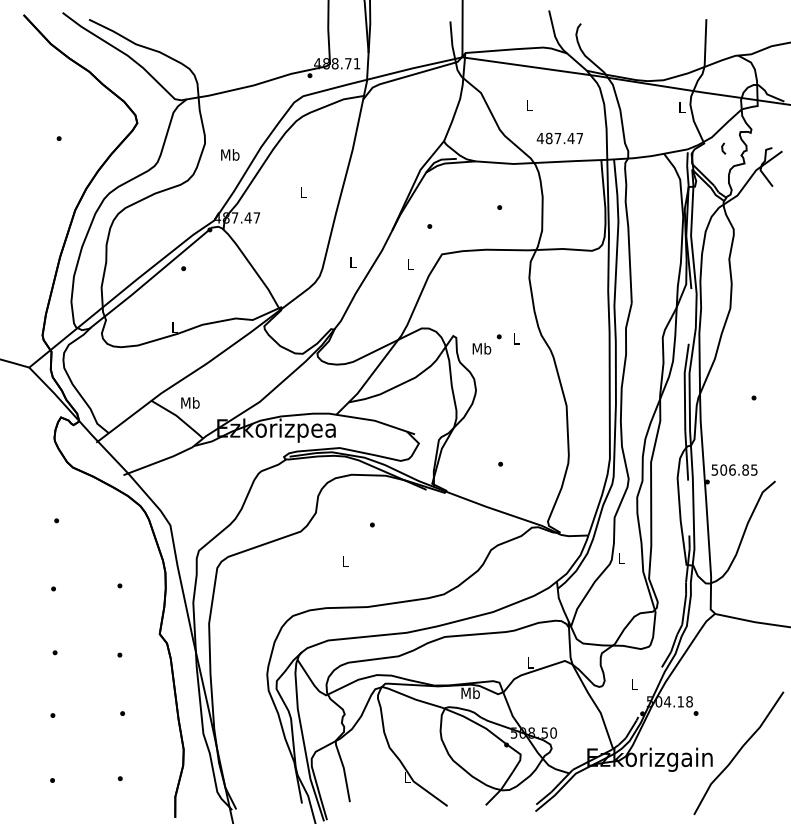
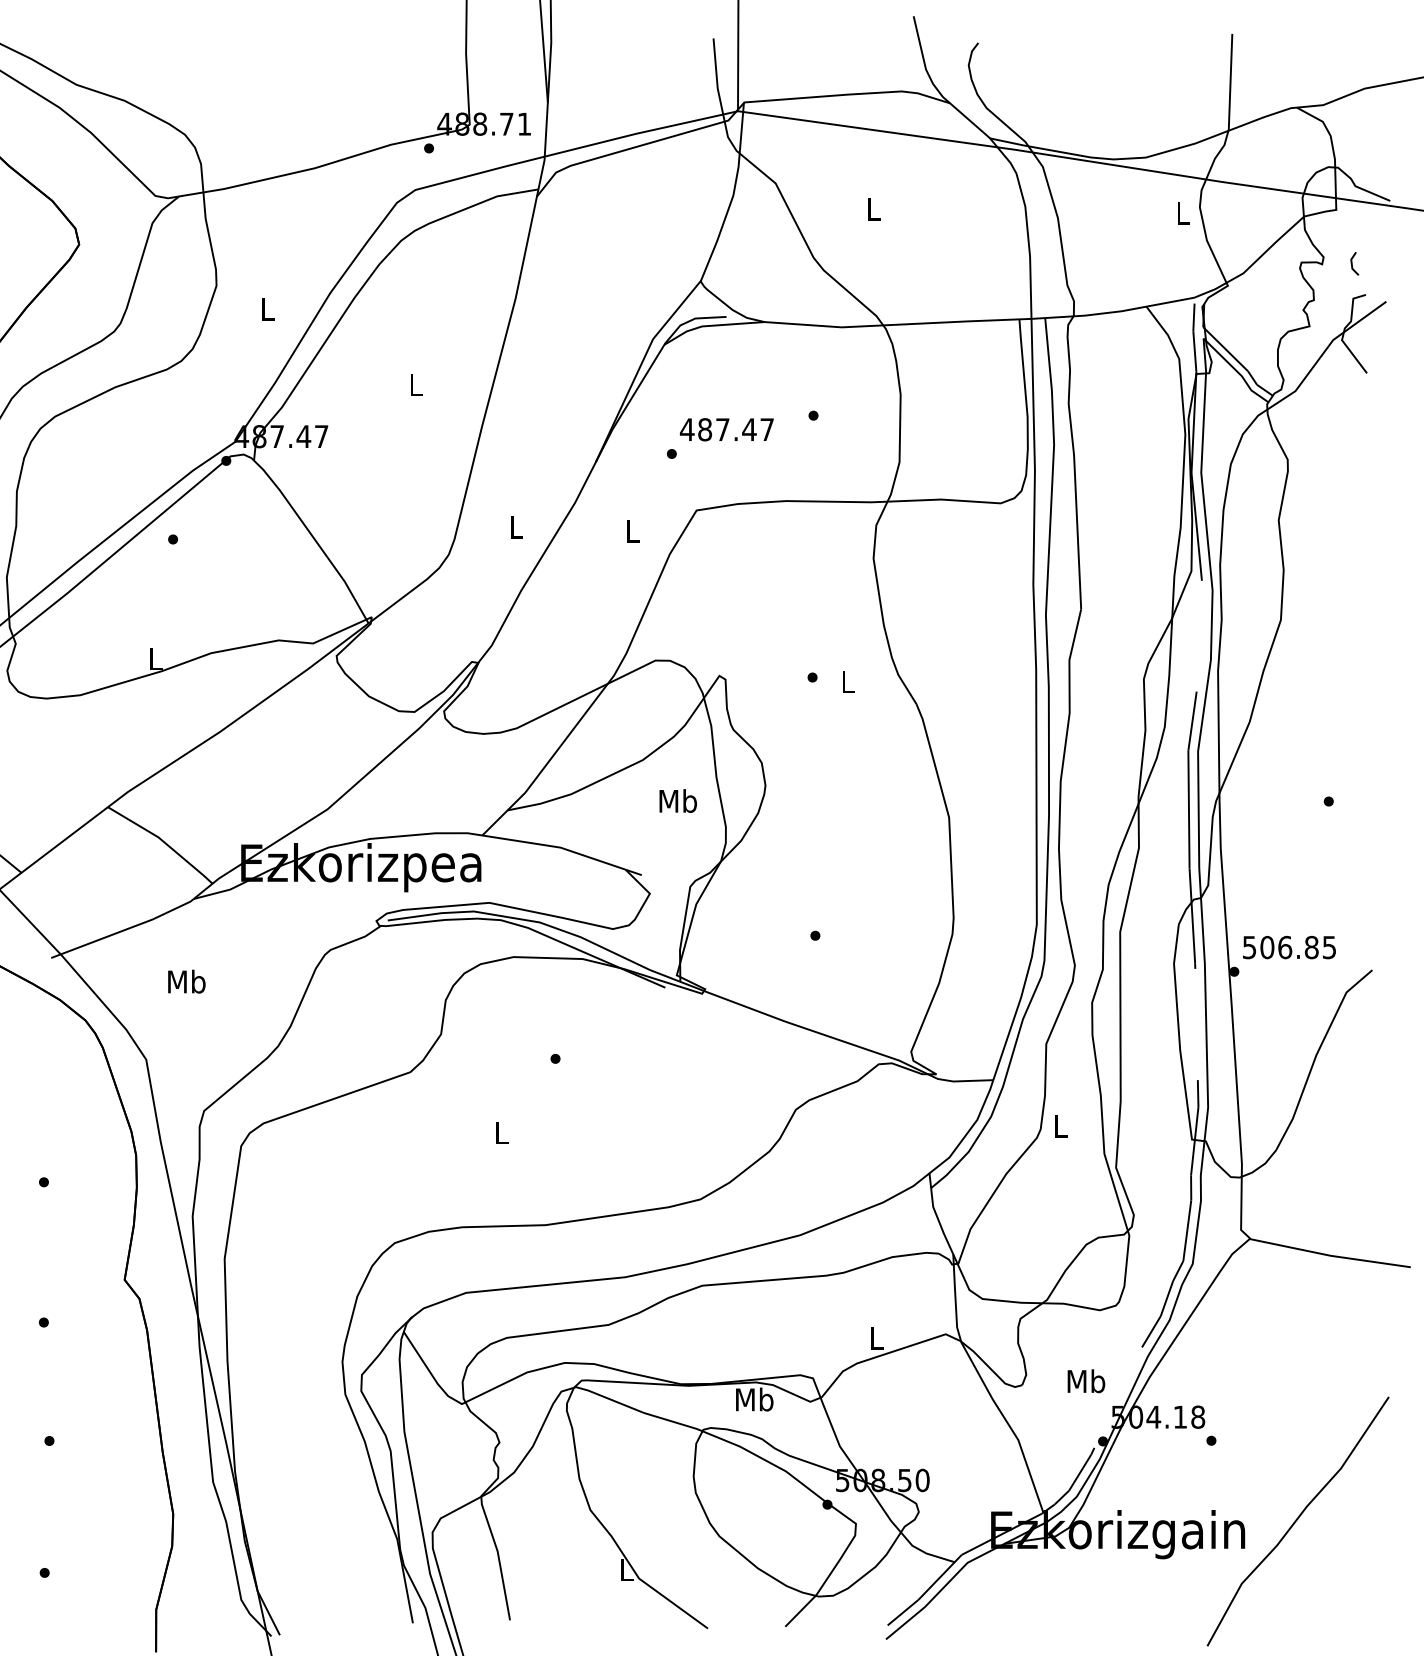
text: (559, 138) -> (725, 429), moved
line: (723, 148) -> (1354, 263), moved
text: (230, 154) -> (268, 308), Mb -> L
text: (481, 348) -> (677, 800), moved
text: (190, 402) -> (186, 980), moved
text: (634, 683) -> (1086, 1380), L -> Mb

